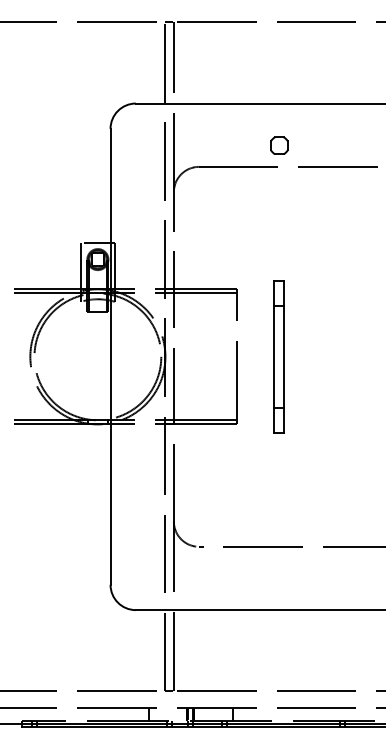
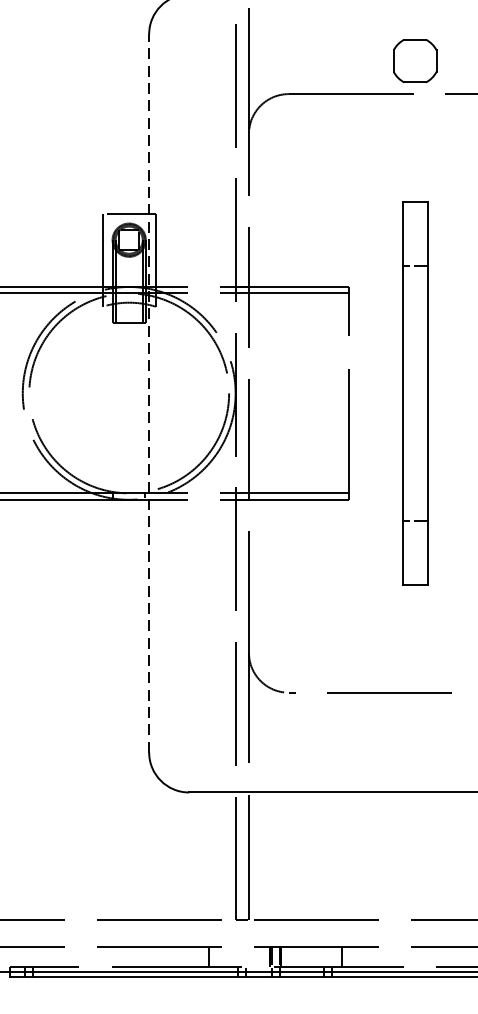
part: (279, 145) -> (415, 60), size x1.6
line: (110, 356) -> (149, 392), solid -> dashed
part: (278, 356) -> (413, 392), size x1.6

